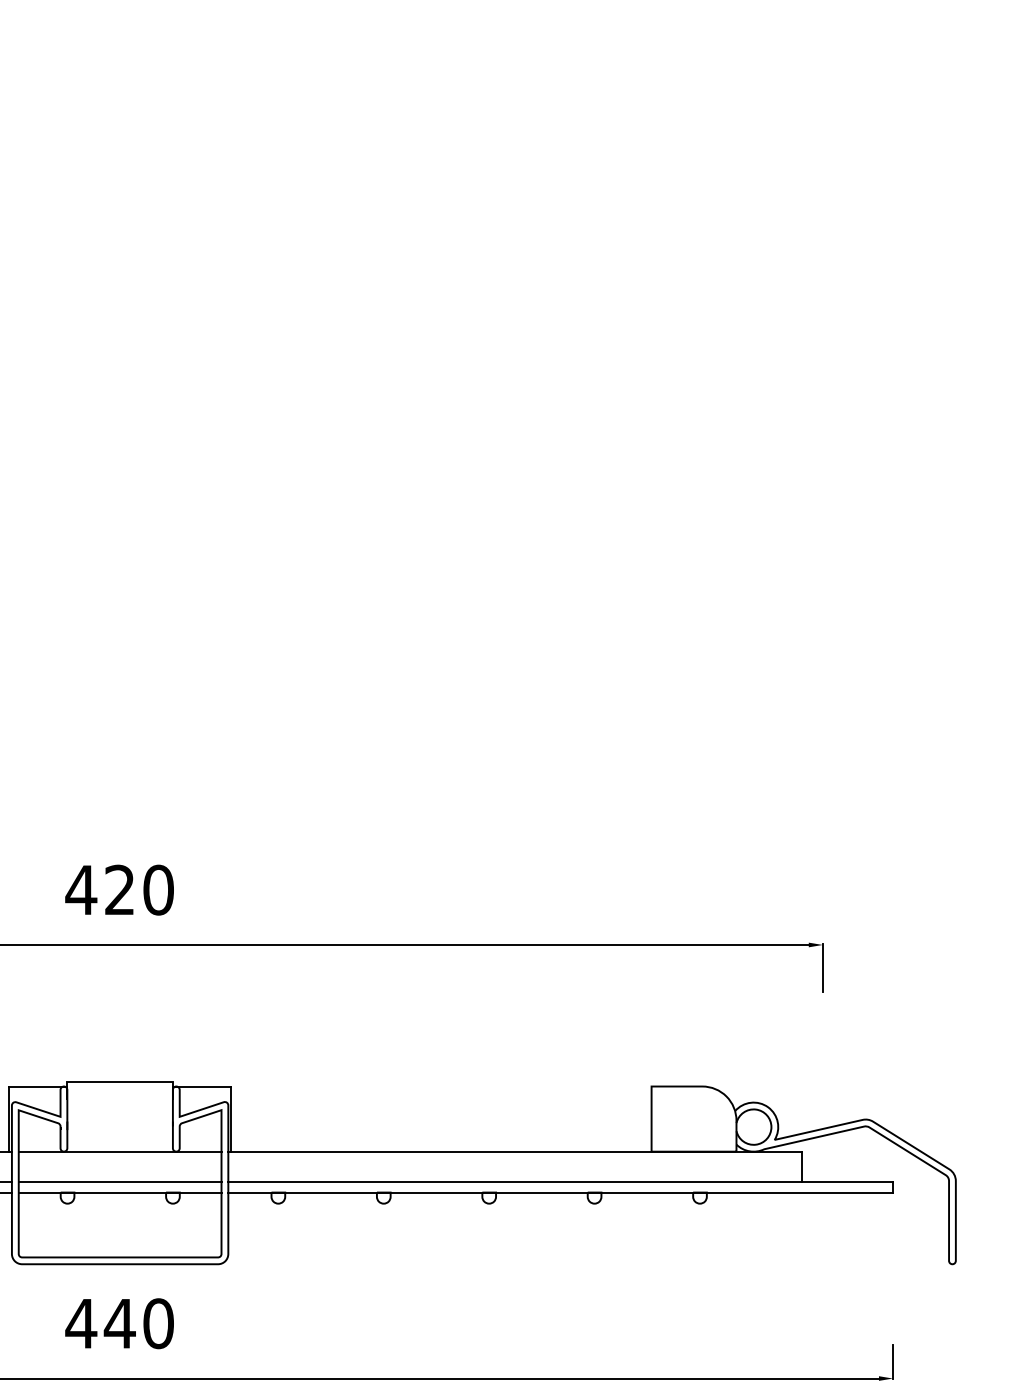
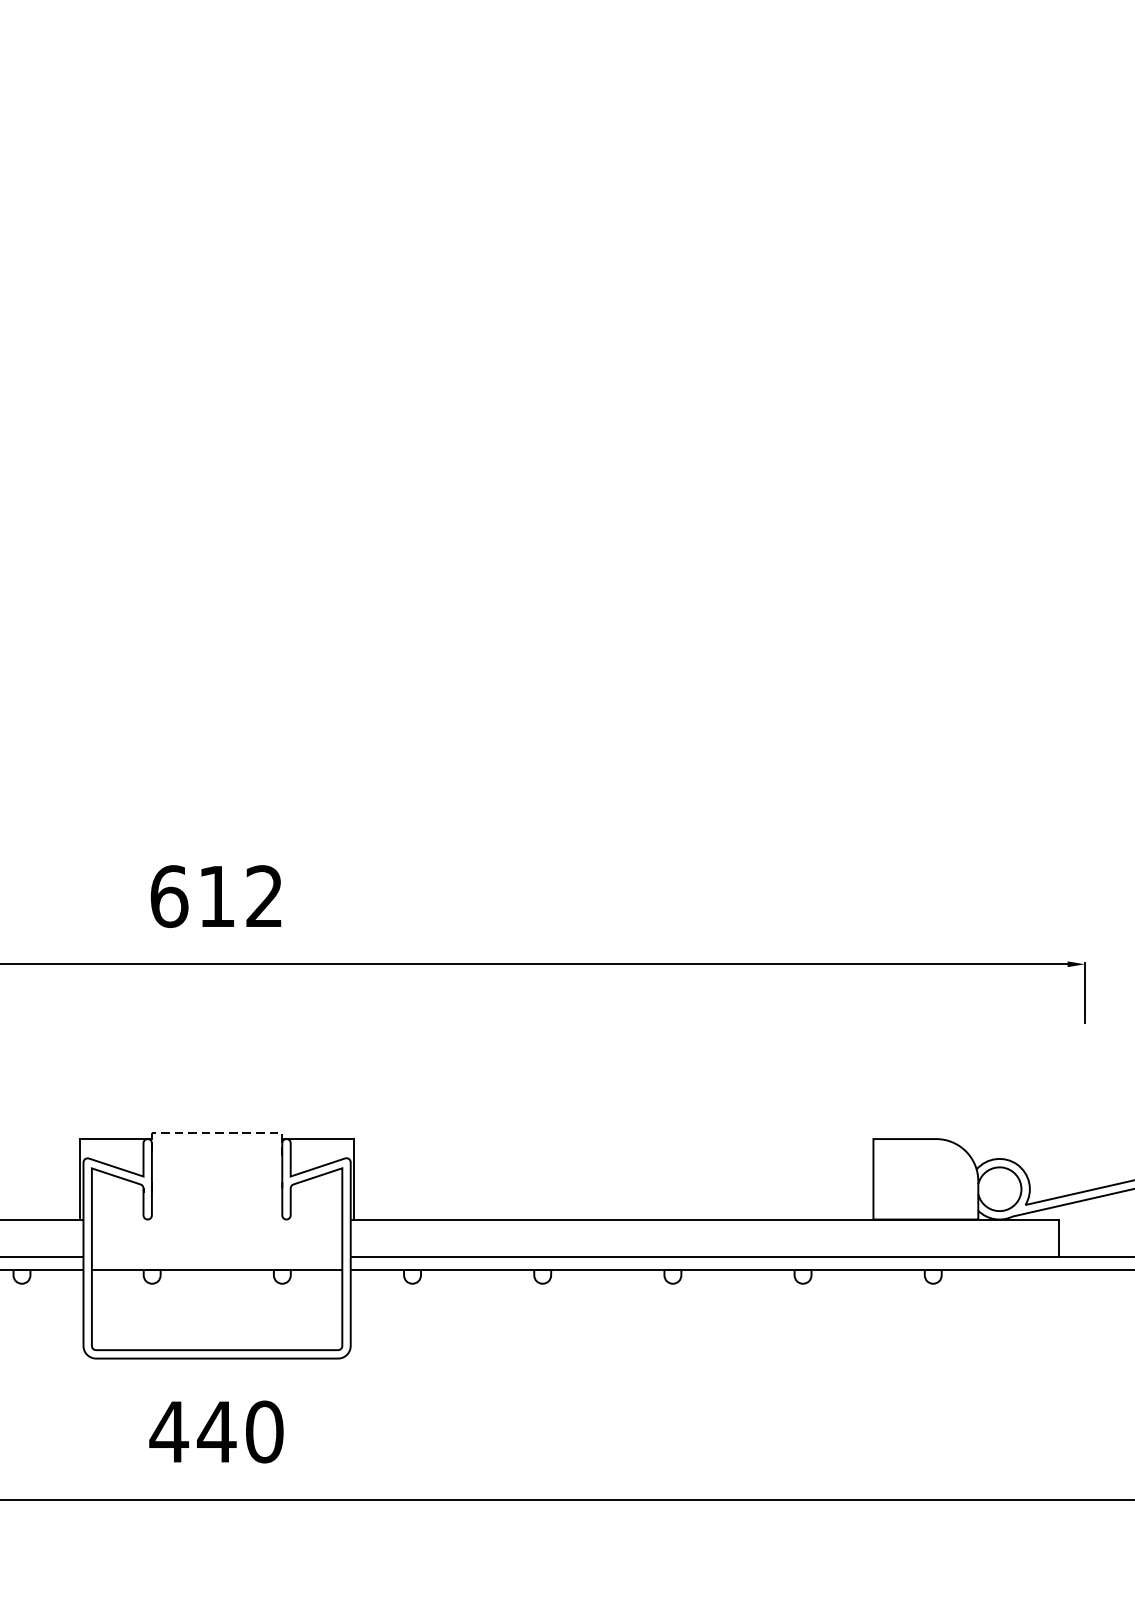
text: (119, 889) -> (216, 895), 420 -> 612
line: (120, 1081) -> (217, 1132), solid -> dashed
line: (119, 1151) -> (216, 1219), removed
line: (119, 1182) -> (216, 1257), removed

